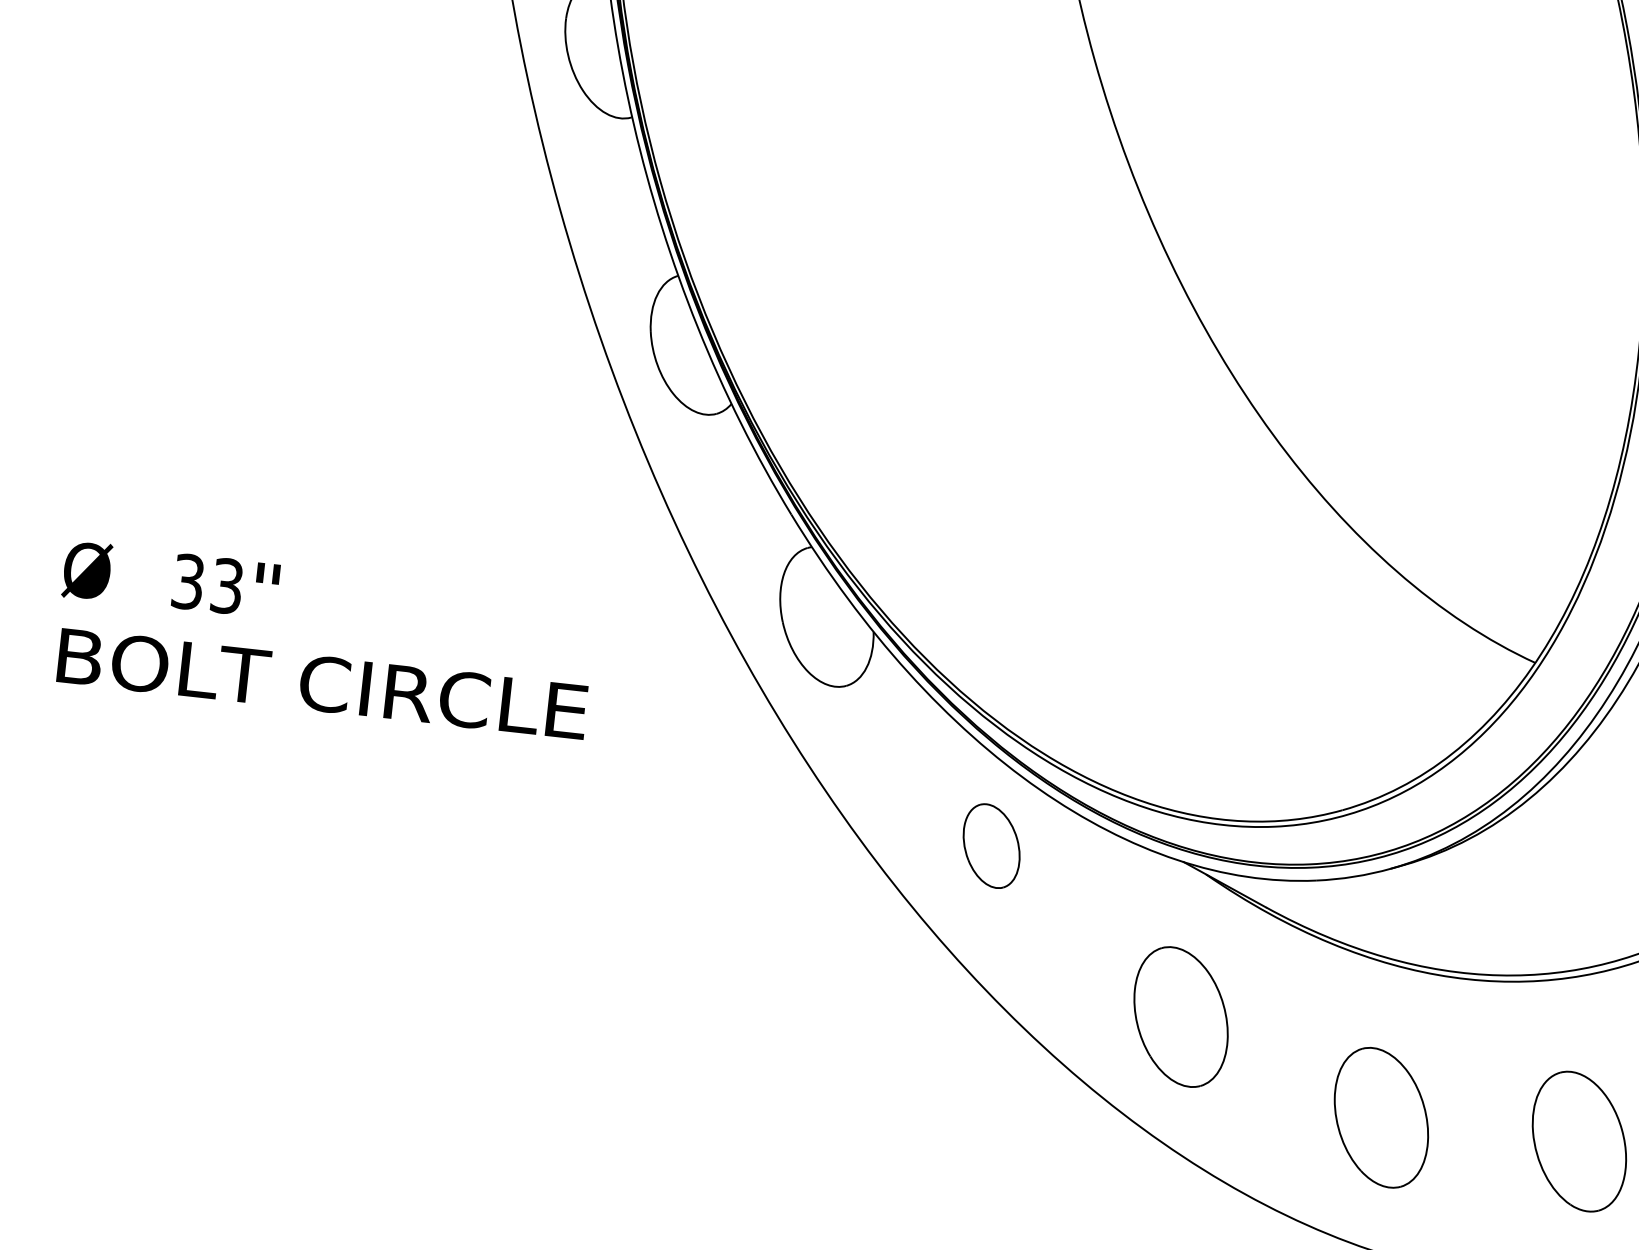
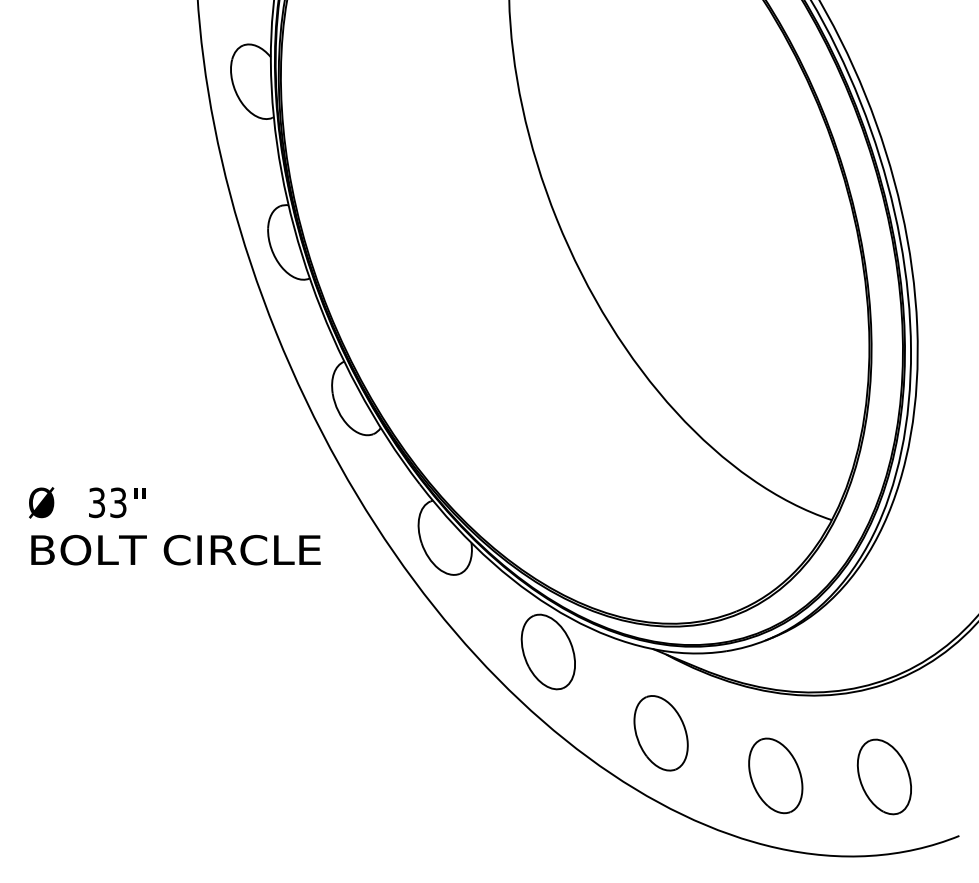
text: (324, 640) -> (174, 526), moved
part: (990, 845) -> (547, 651), size x1.67

